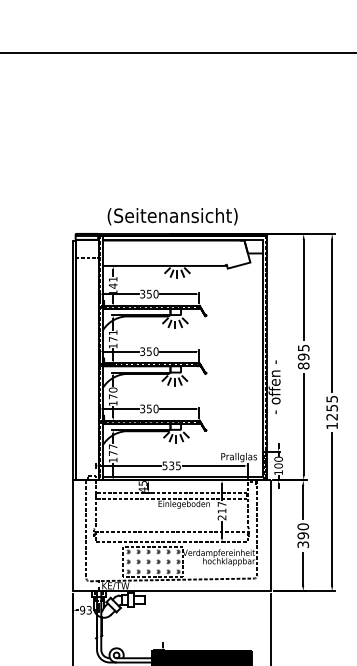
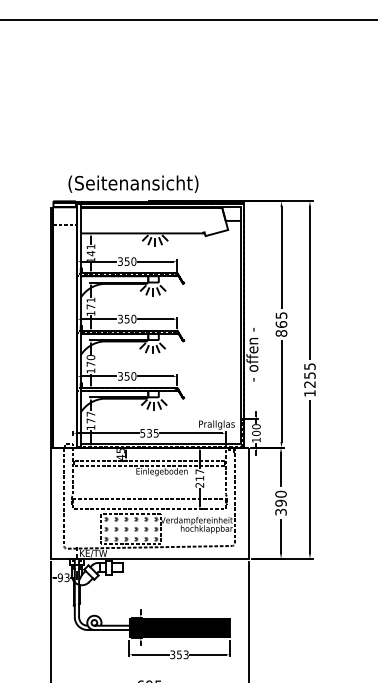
text: (172, 216) -> (133, 183), moved
text: (303, 357) -> (281, 324), 895 -> 865

